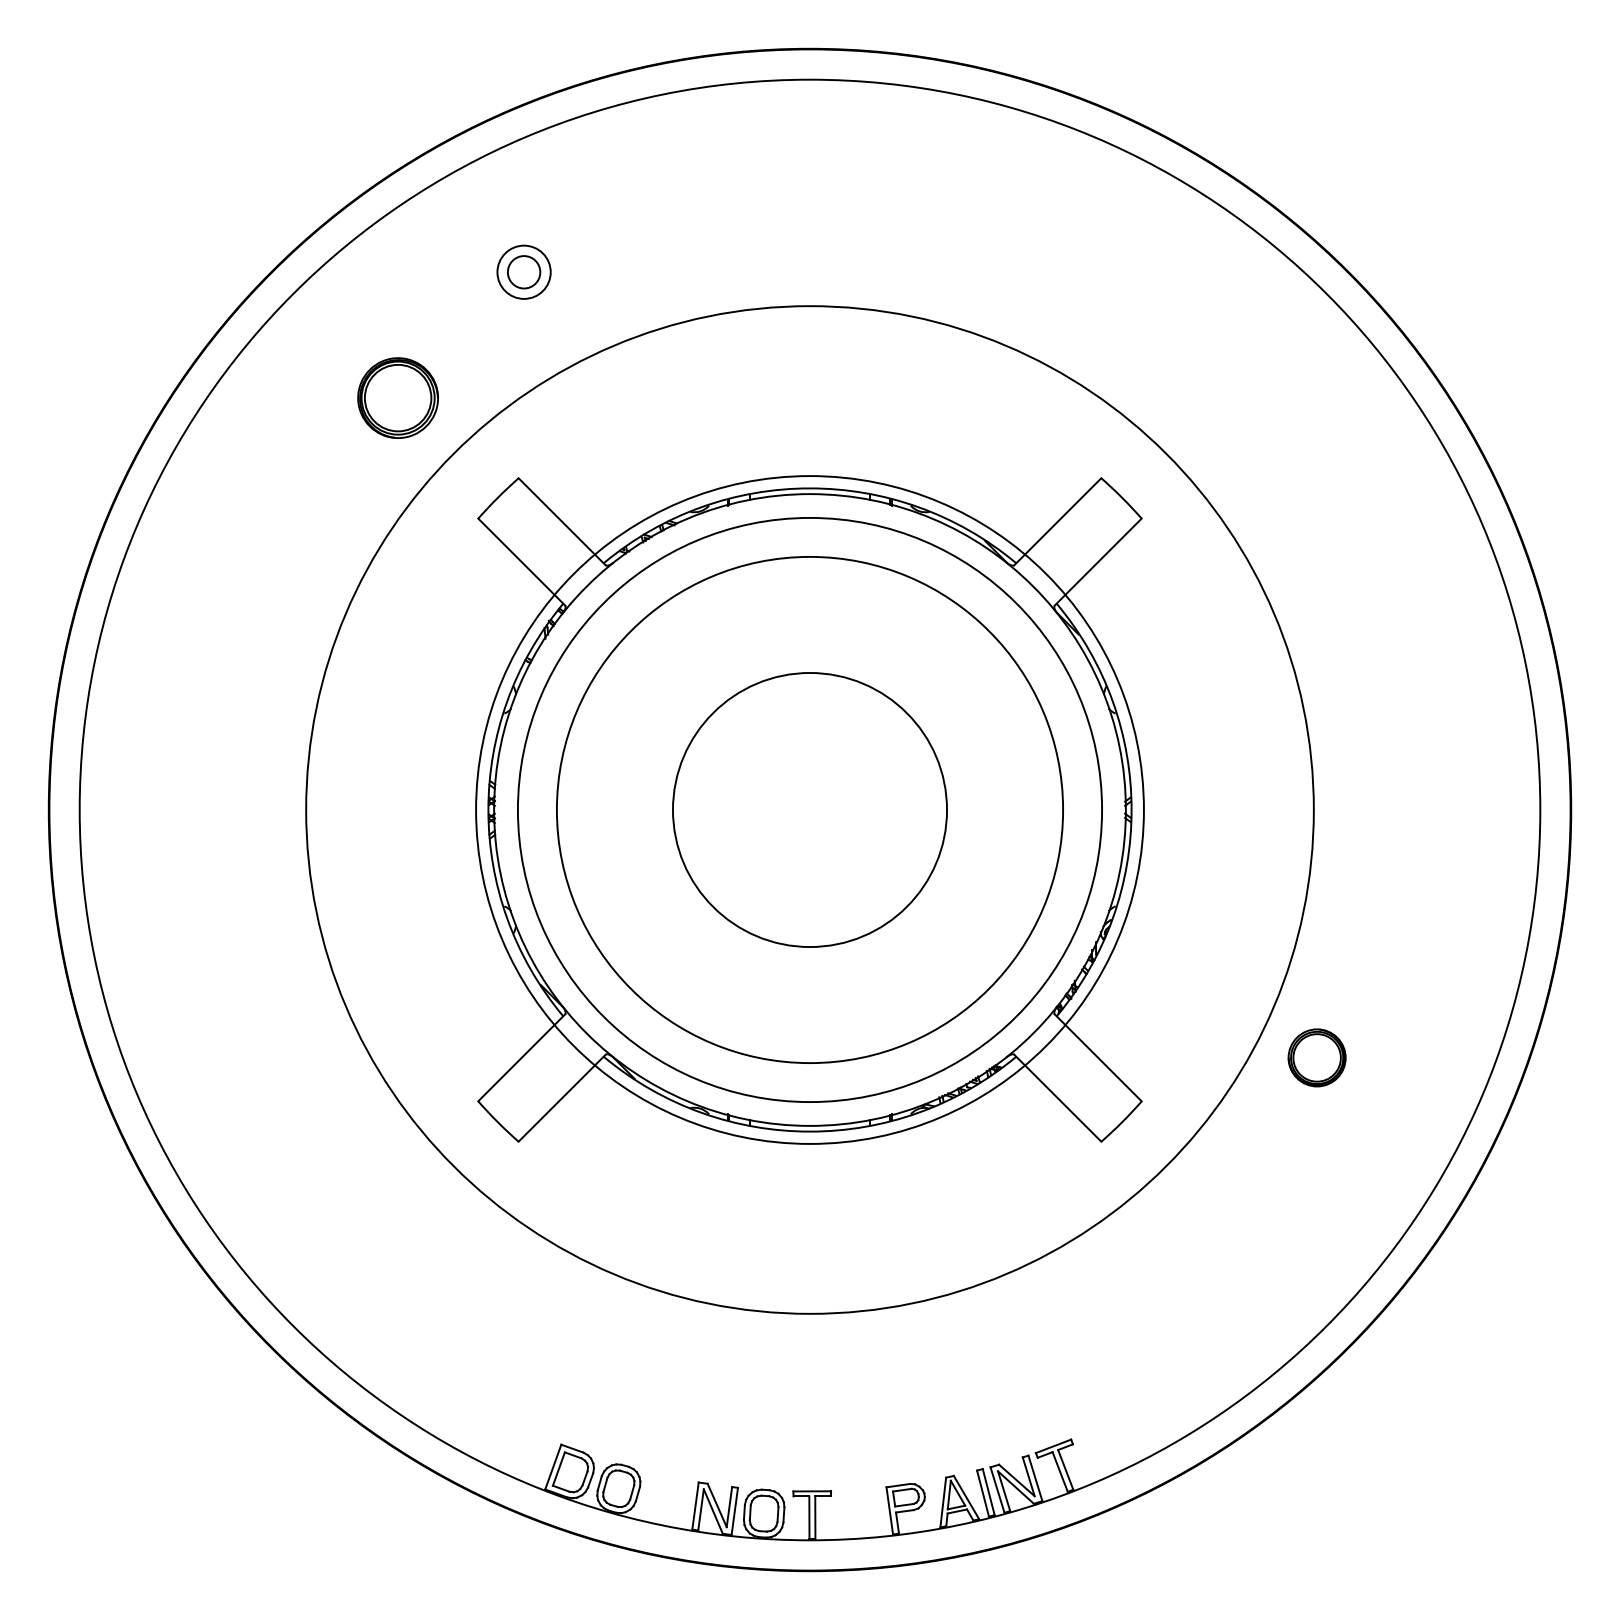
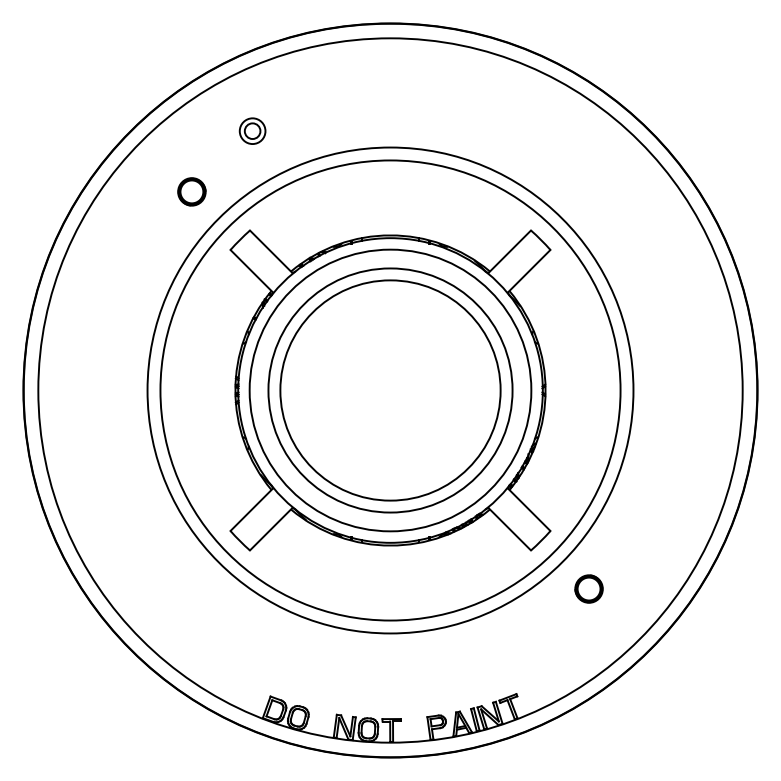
part: (397, 397) -> (191, 191), size x0.71
circle: (810, 810) -> (390, 390), size x1.43
circle: (810, 810) -> (390, 390), size x1.67
part: (1315, 1056) -> (588, 588), moved

